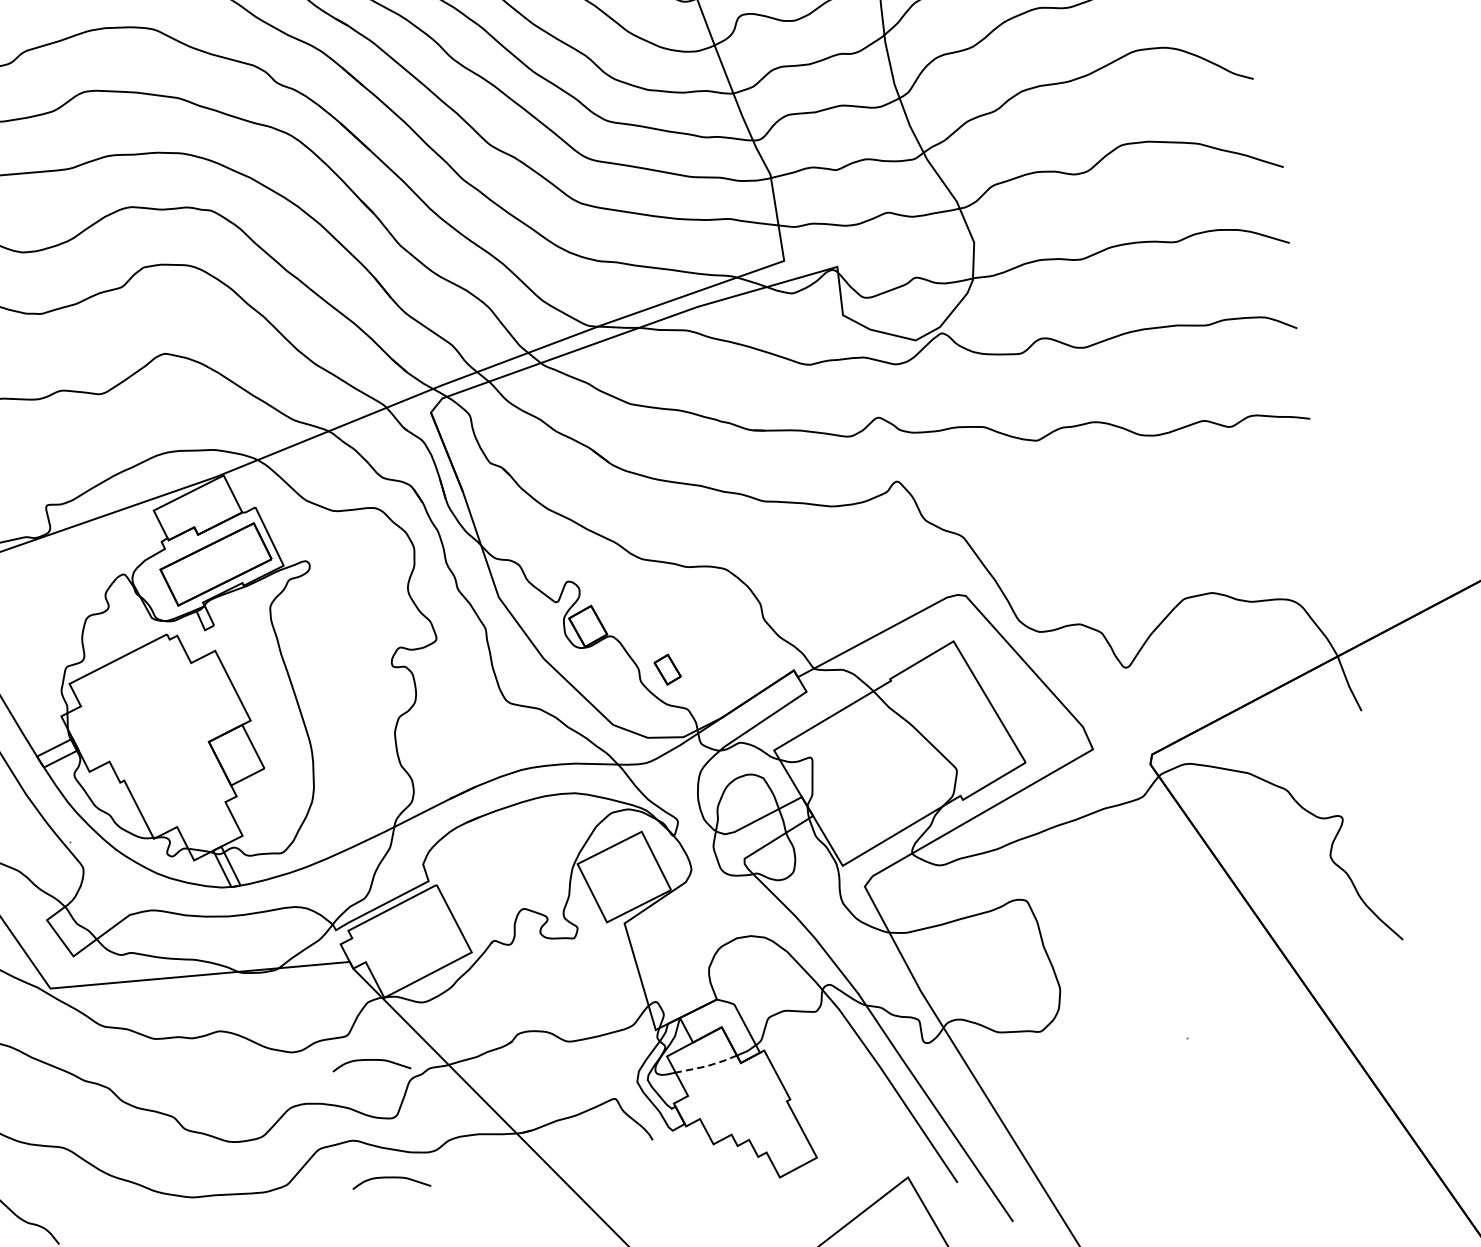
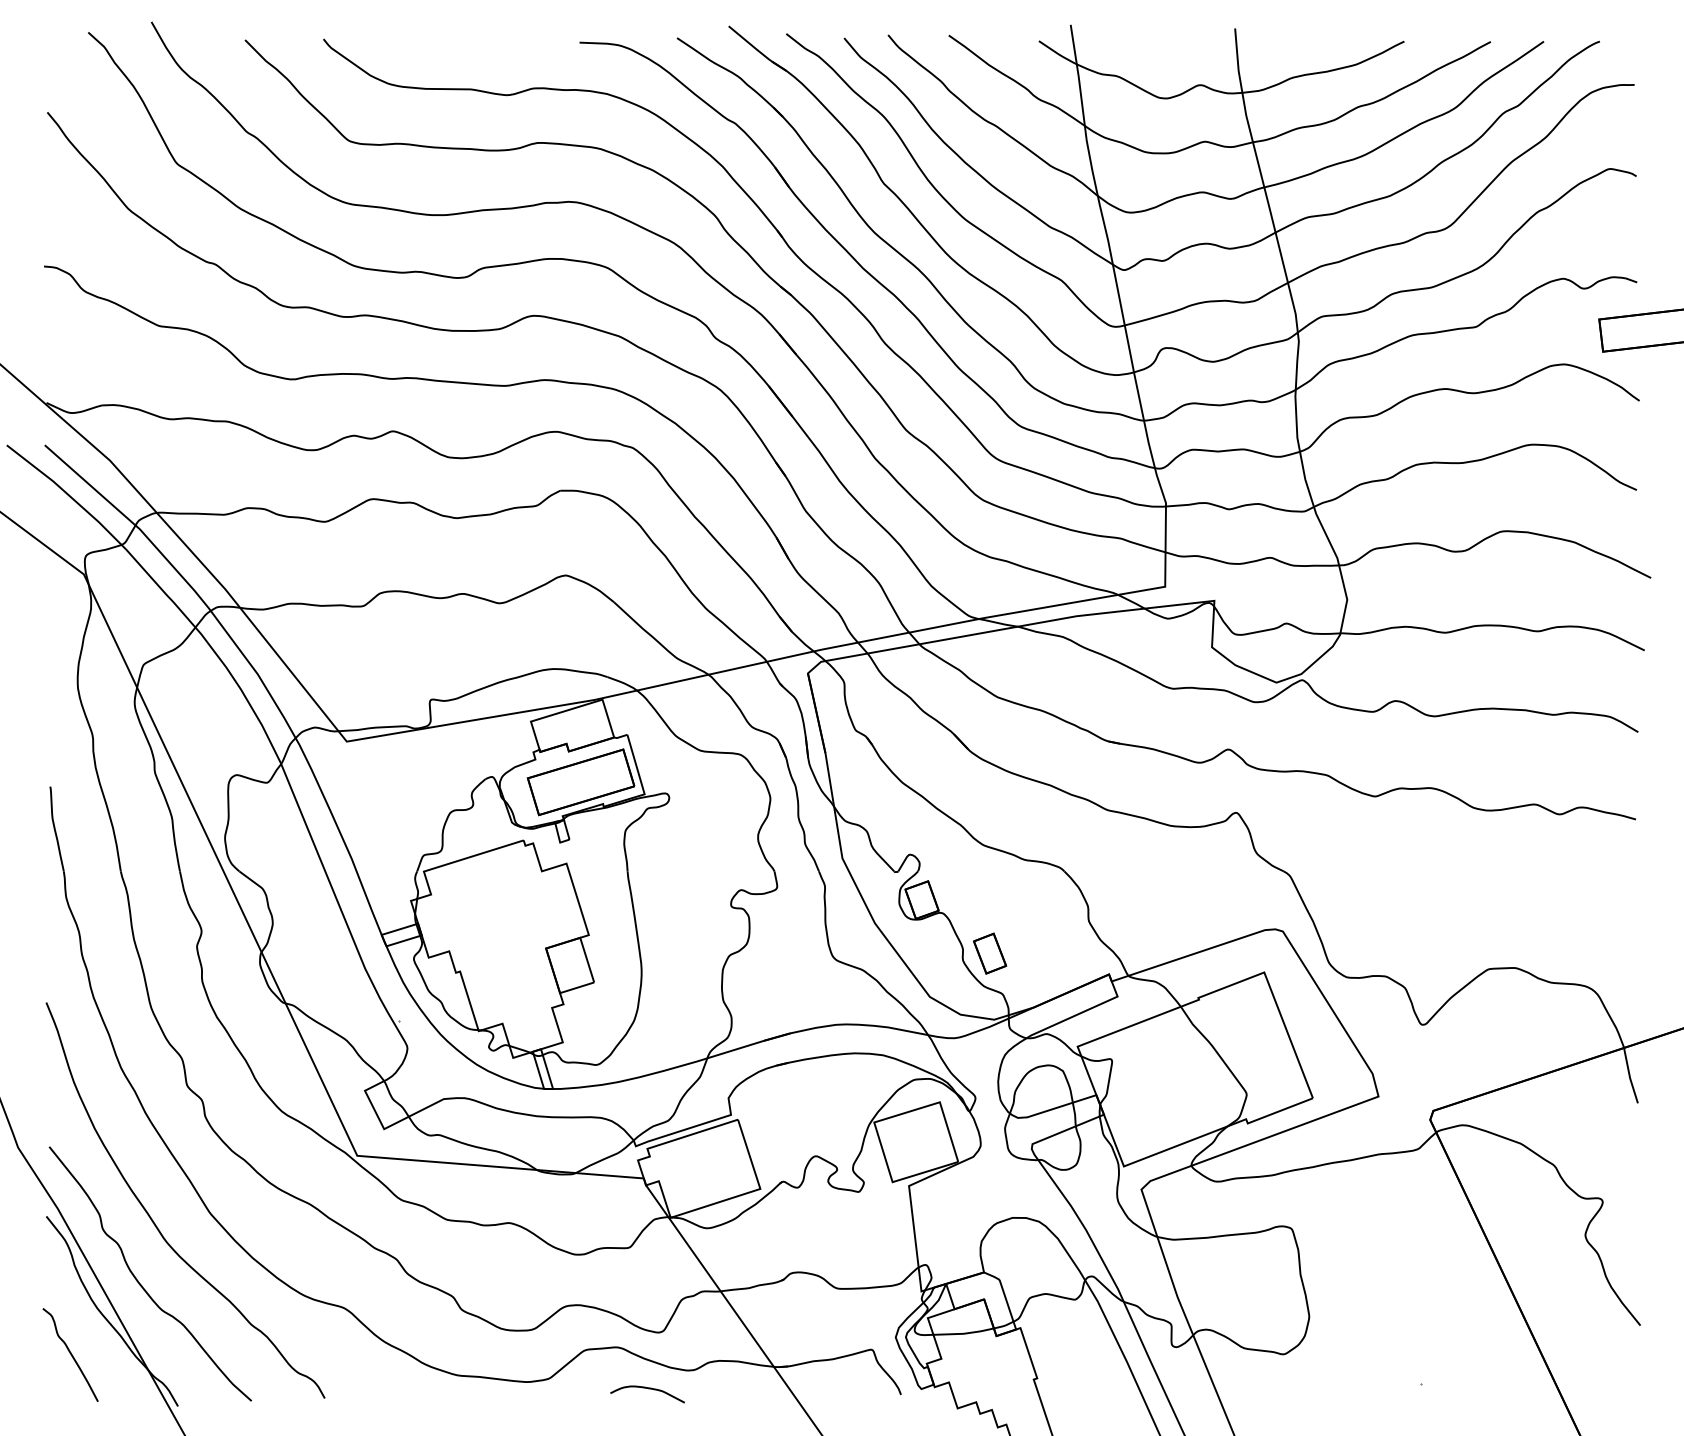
part: (668, 669) -> (990, 953), size x1.43
curve: (371, 1061) -> (648, 1275), removed
line: (706, 1066) -> (963, 1333), dashed -> solid

